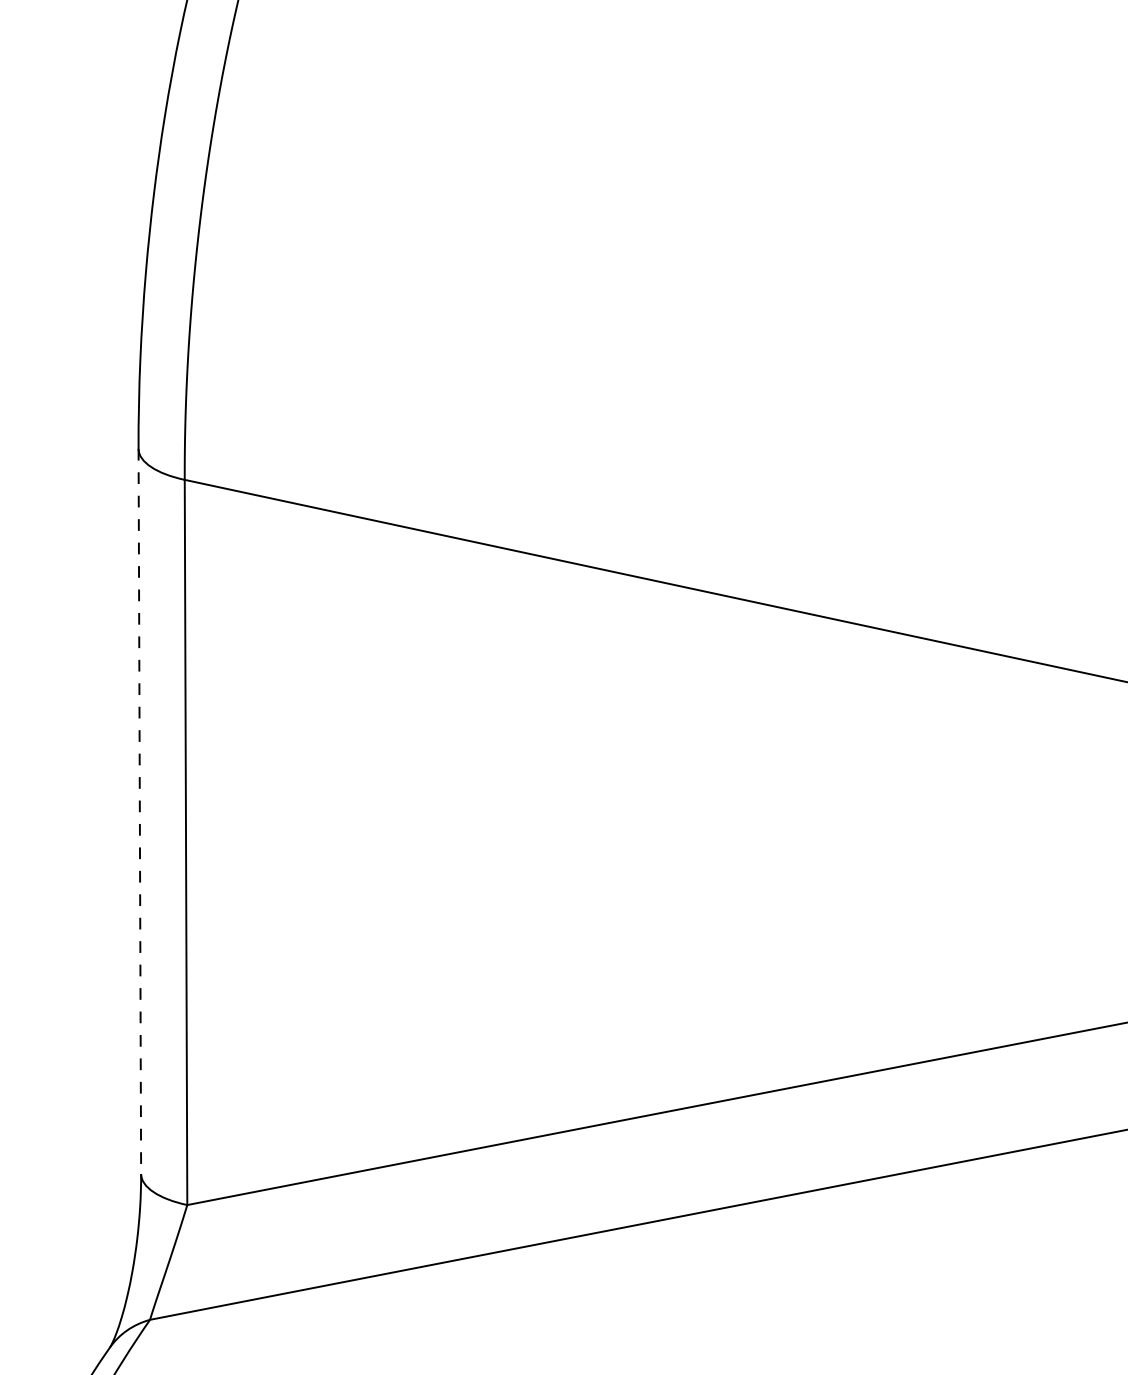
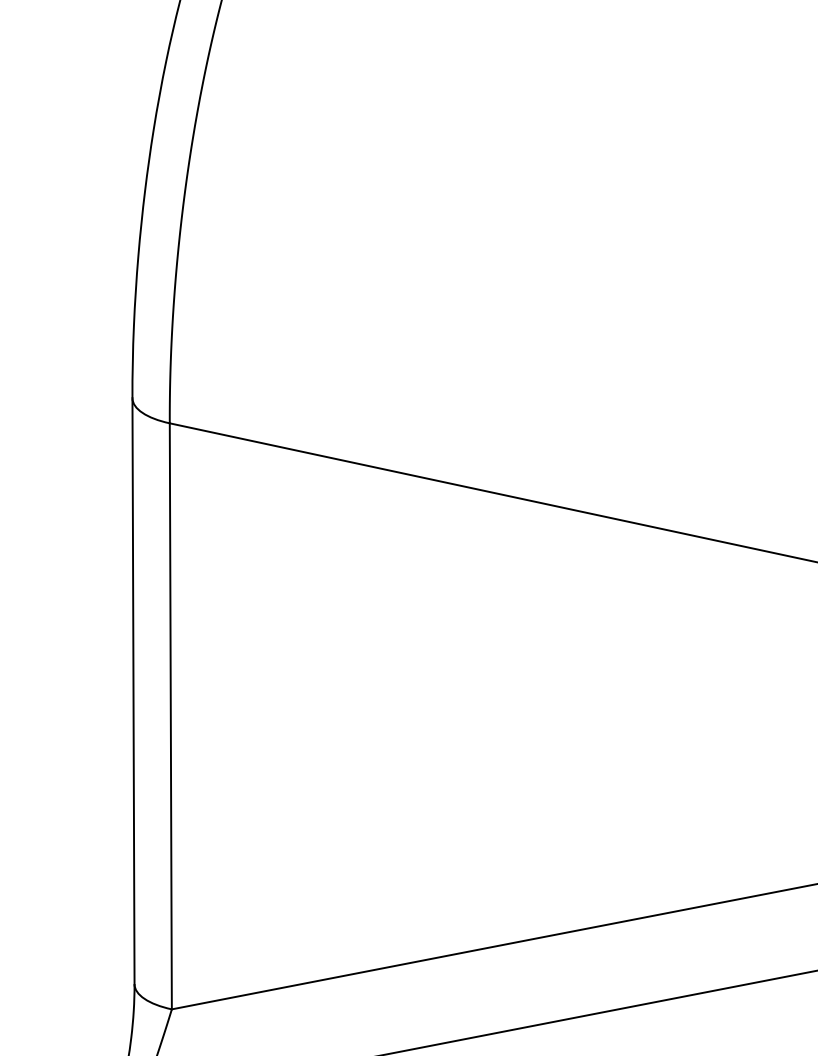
line: (139, 811) -> (133, 691), dashed -> solid

